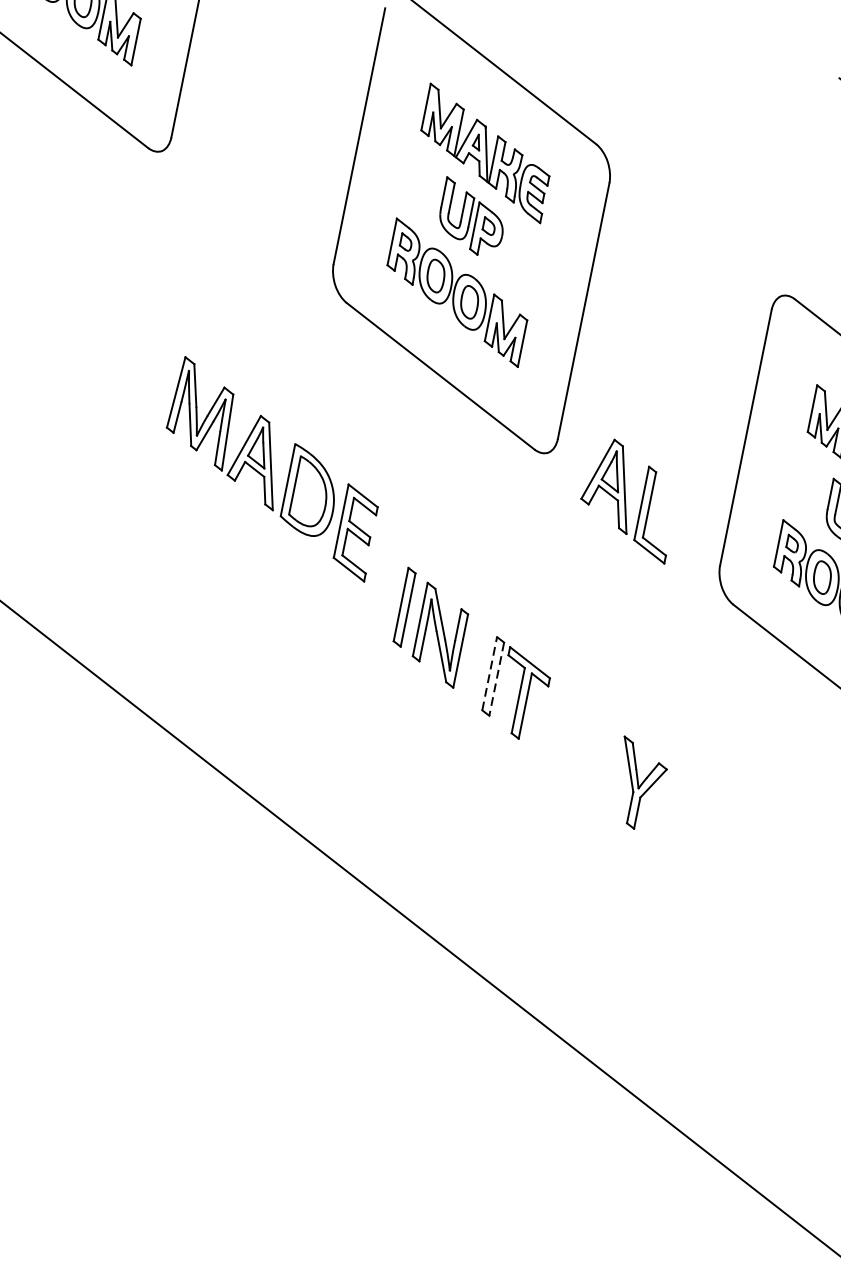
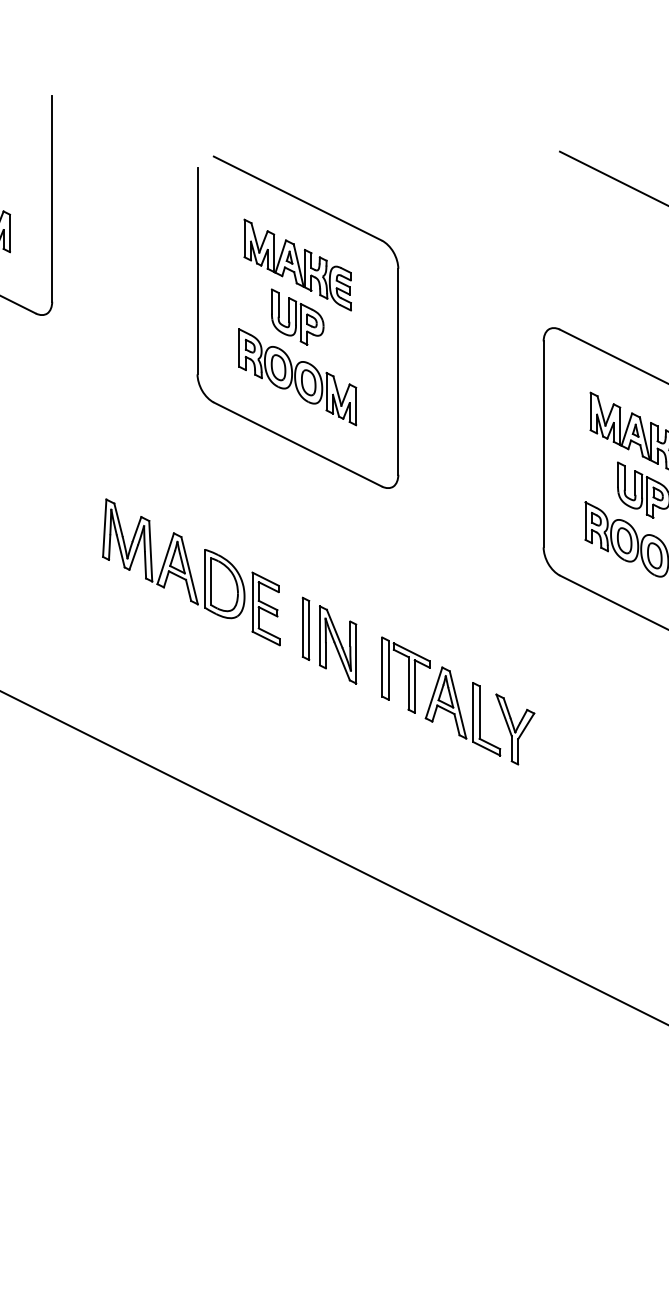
part: (272, 469) -> (191, 572), moved
part: (628, 499) -> (462, 711), moved
line: (489, 674) -> (382, 667), dashed -> solid
line: (496, 679) -> (388, 670), dashed -> solid

